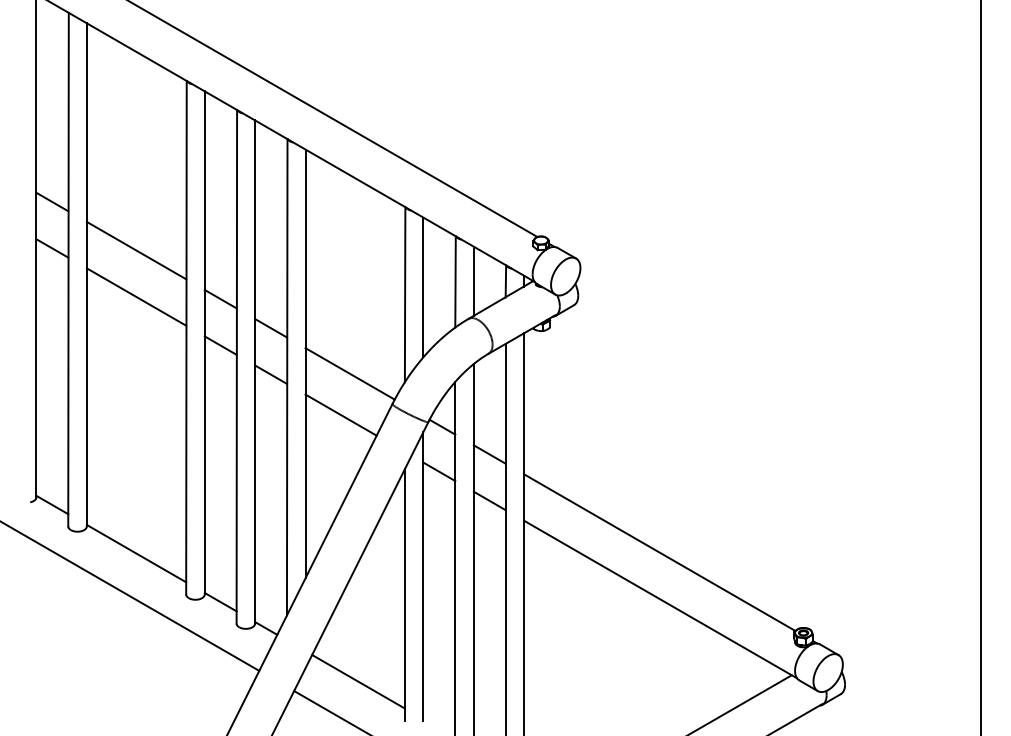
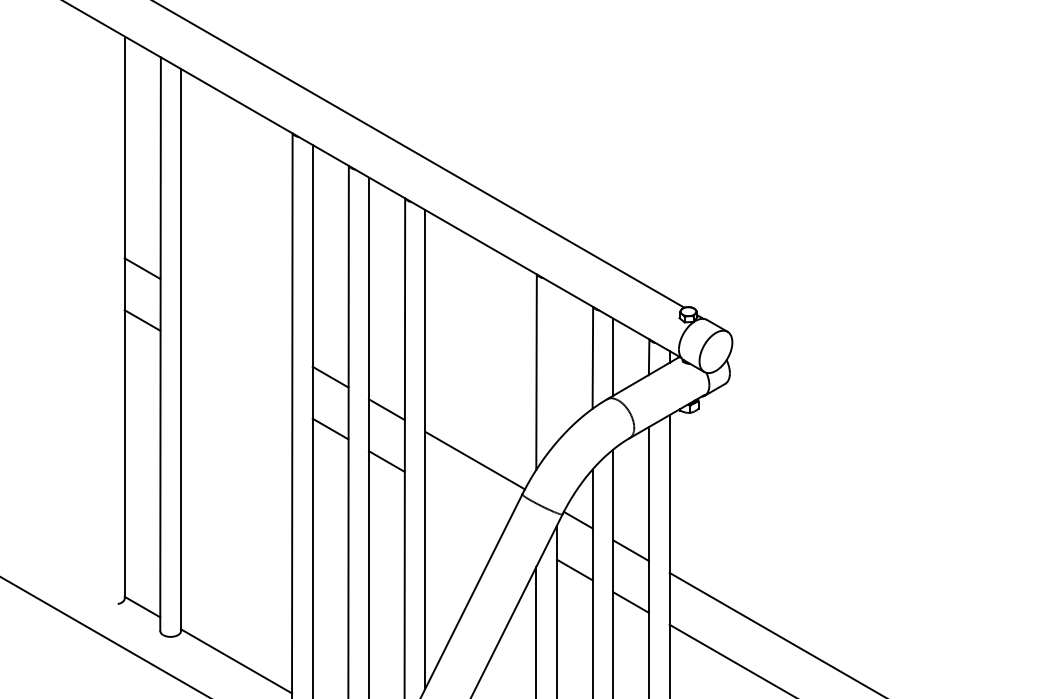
line: (136, 250) -> (236, 322), removed
line: (423, 287) -> (557, 364), removed
line: (136, 296) -> (236, 374), removed
line: (340, 414) -> (464, 505), removed

